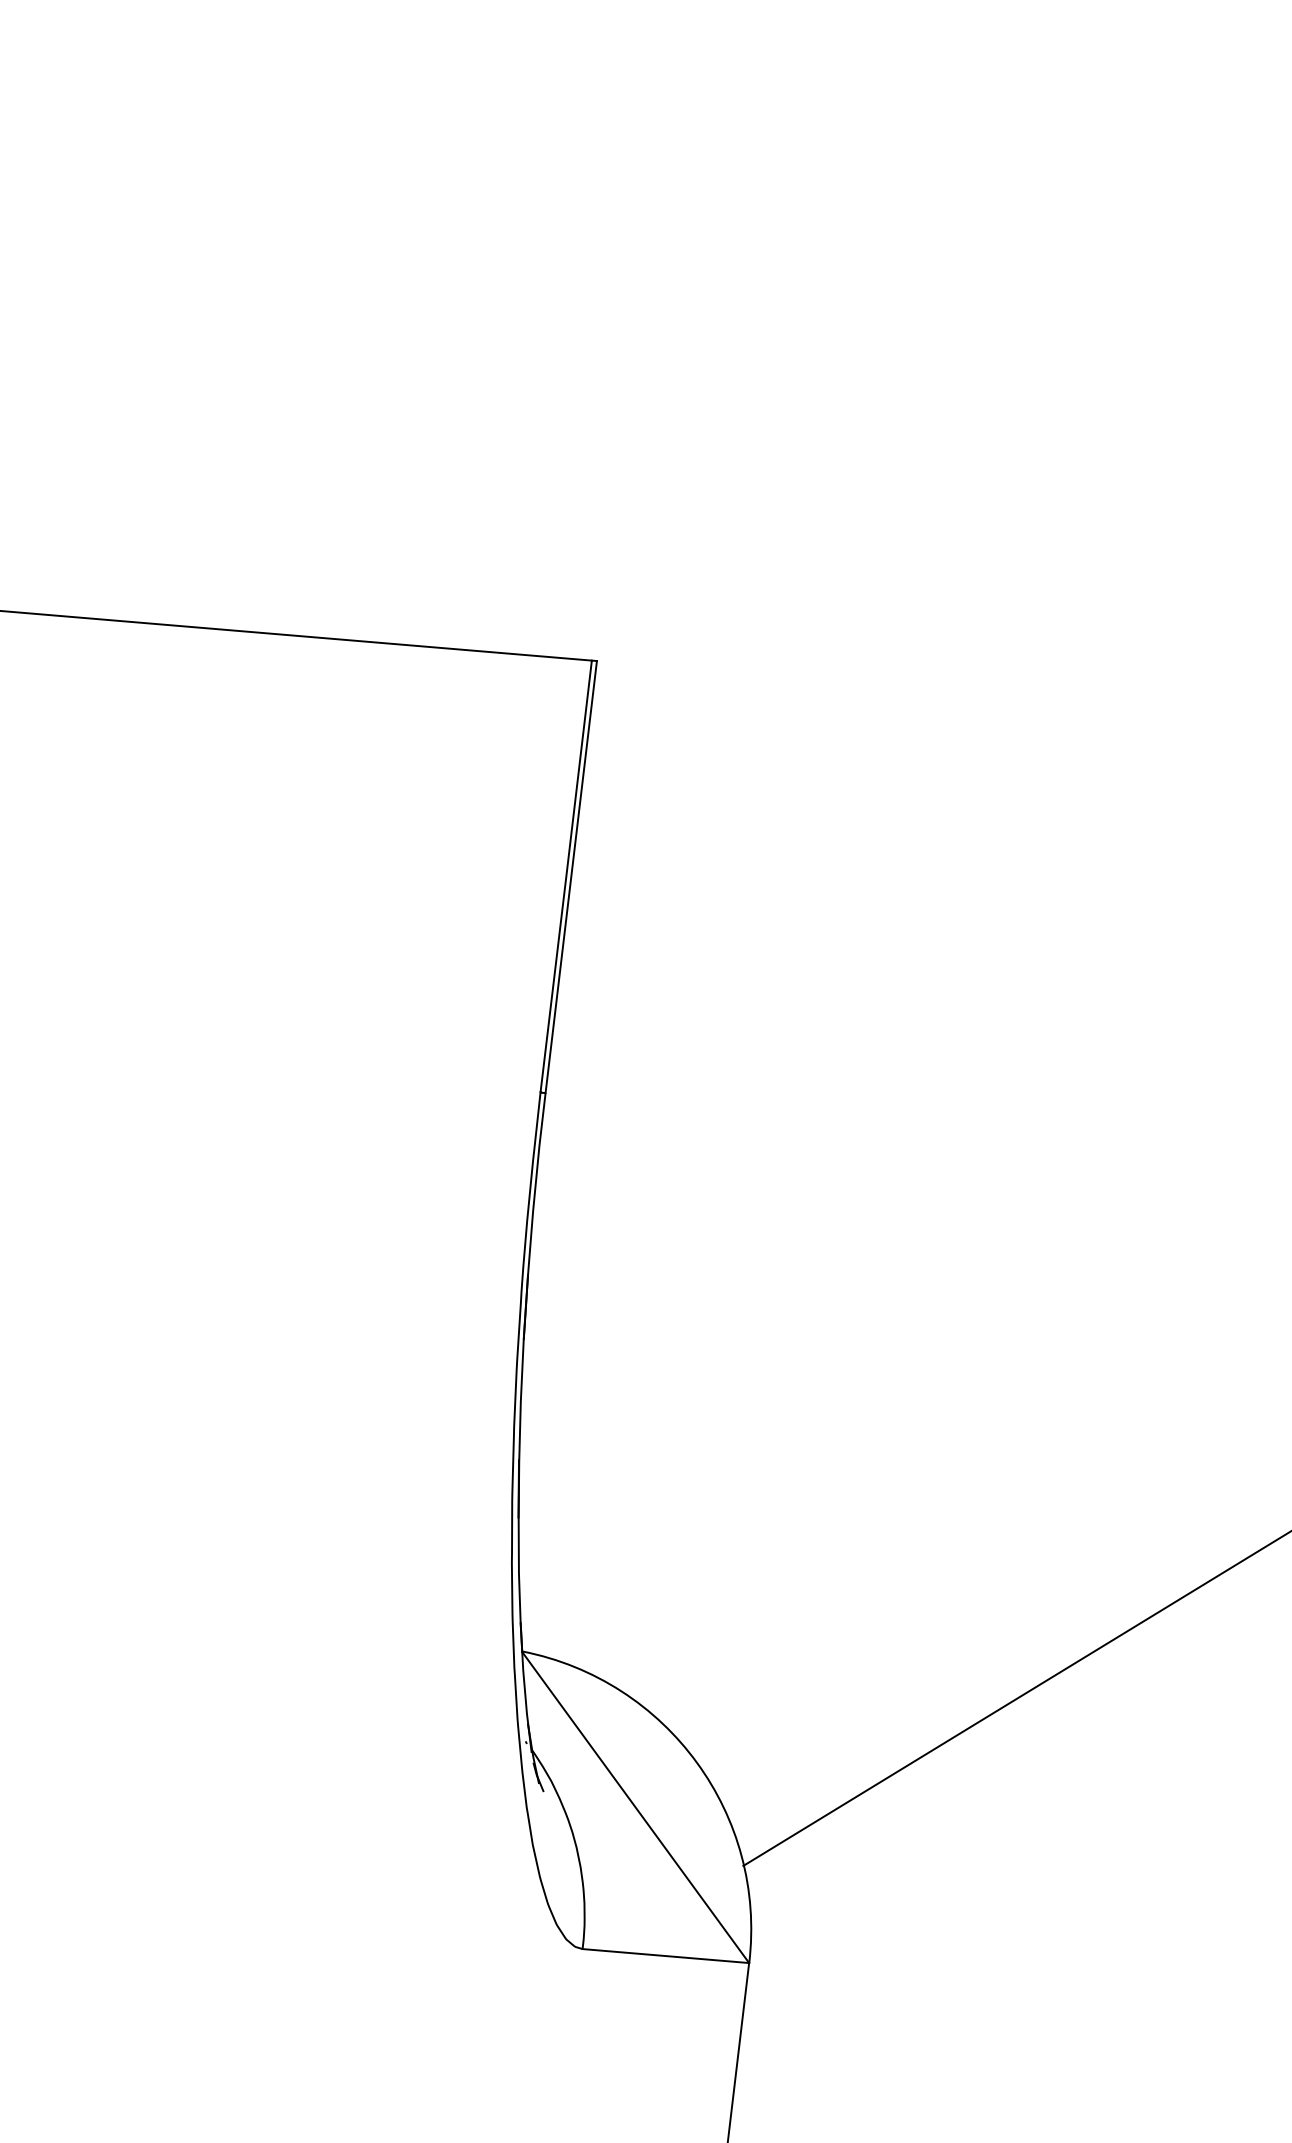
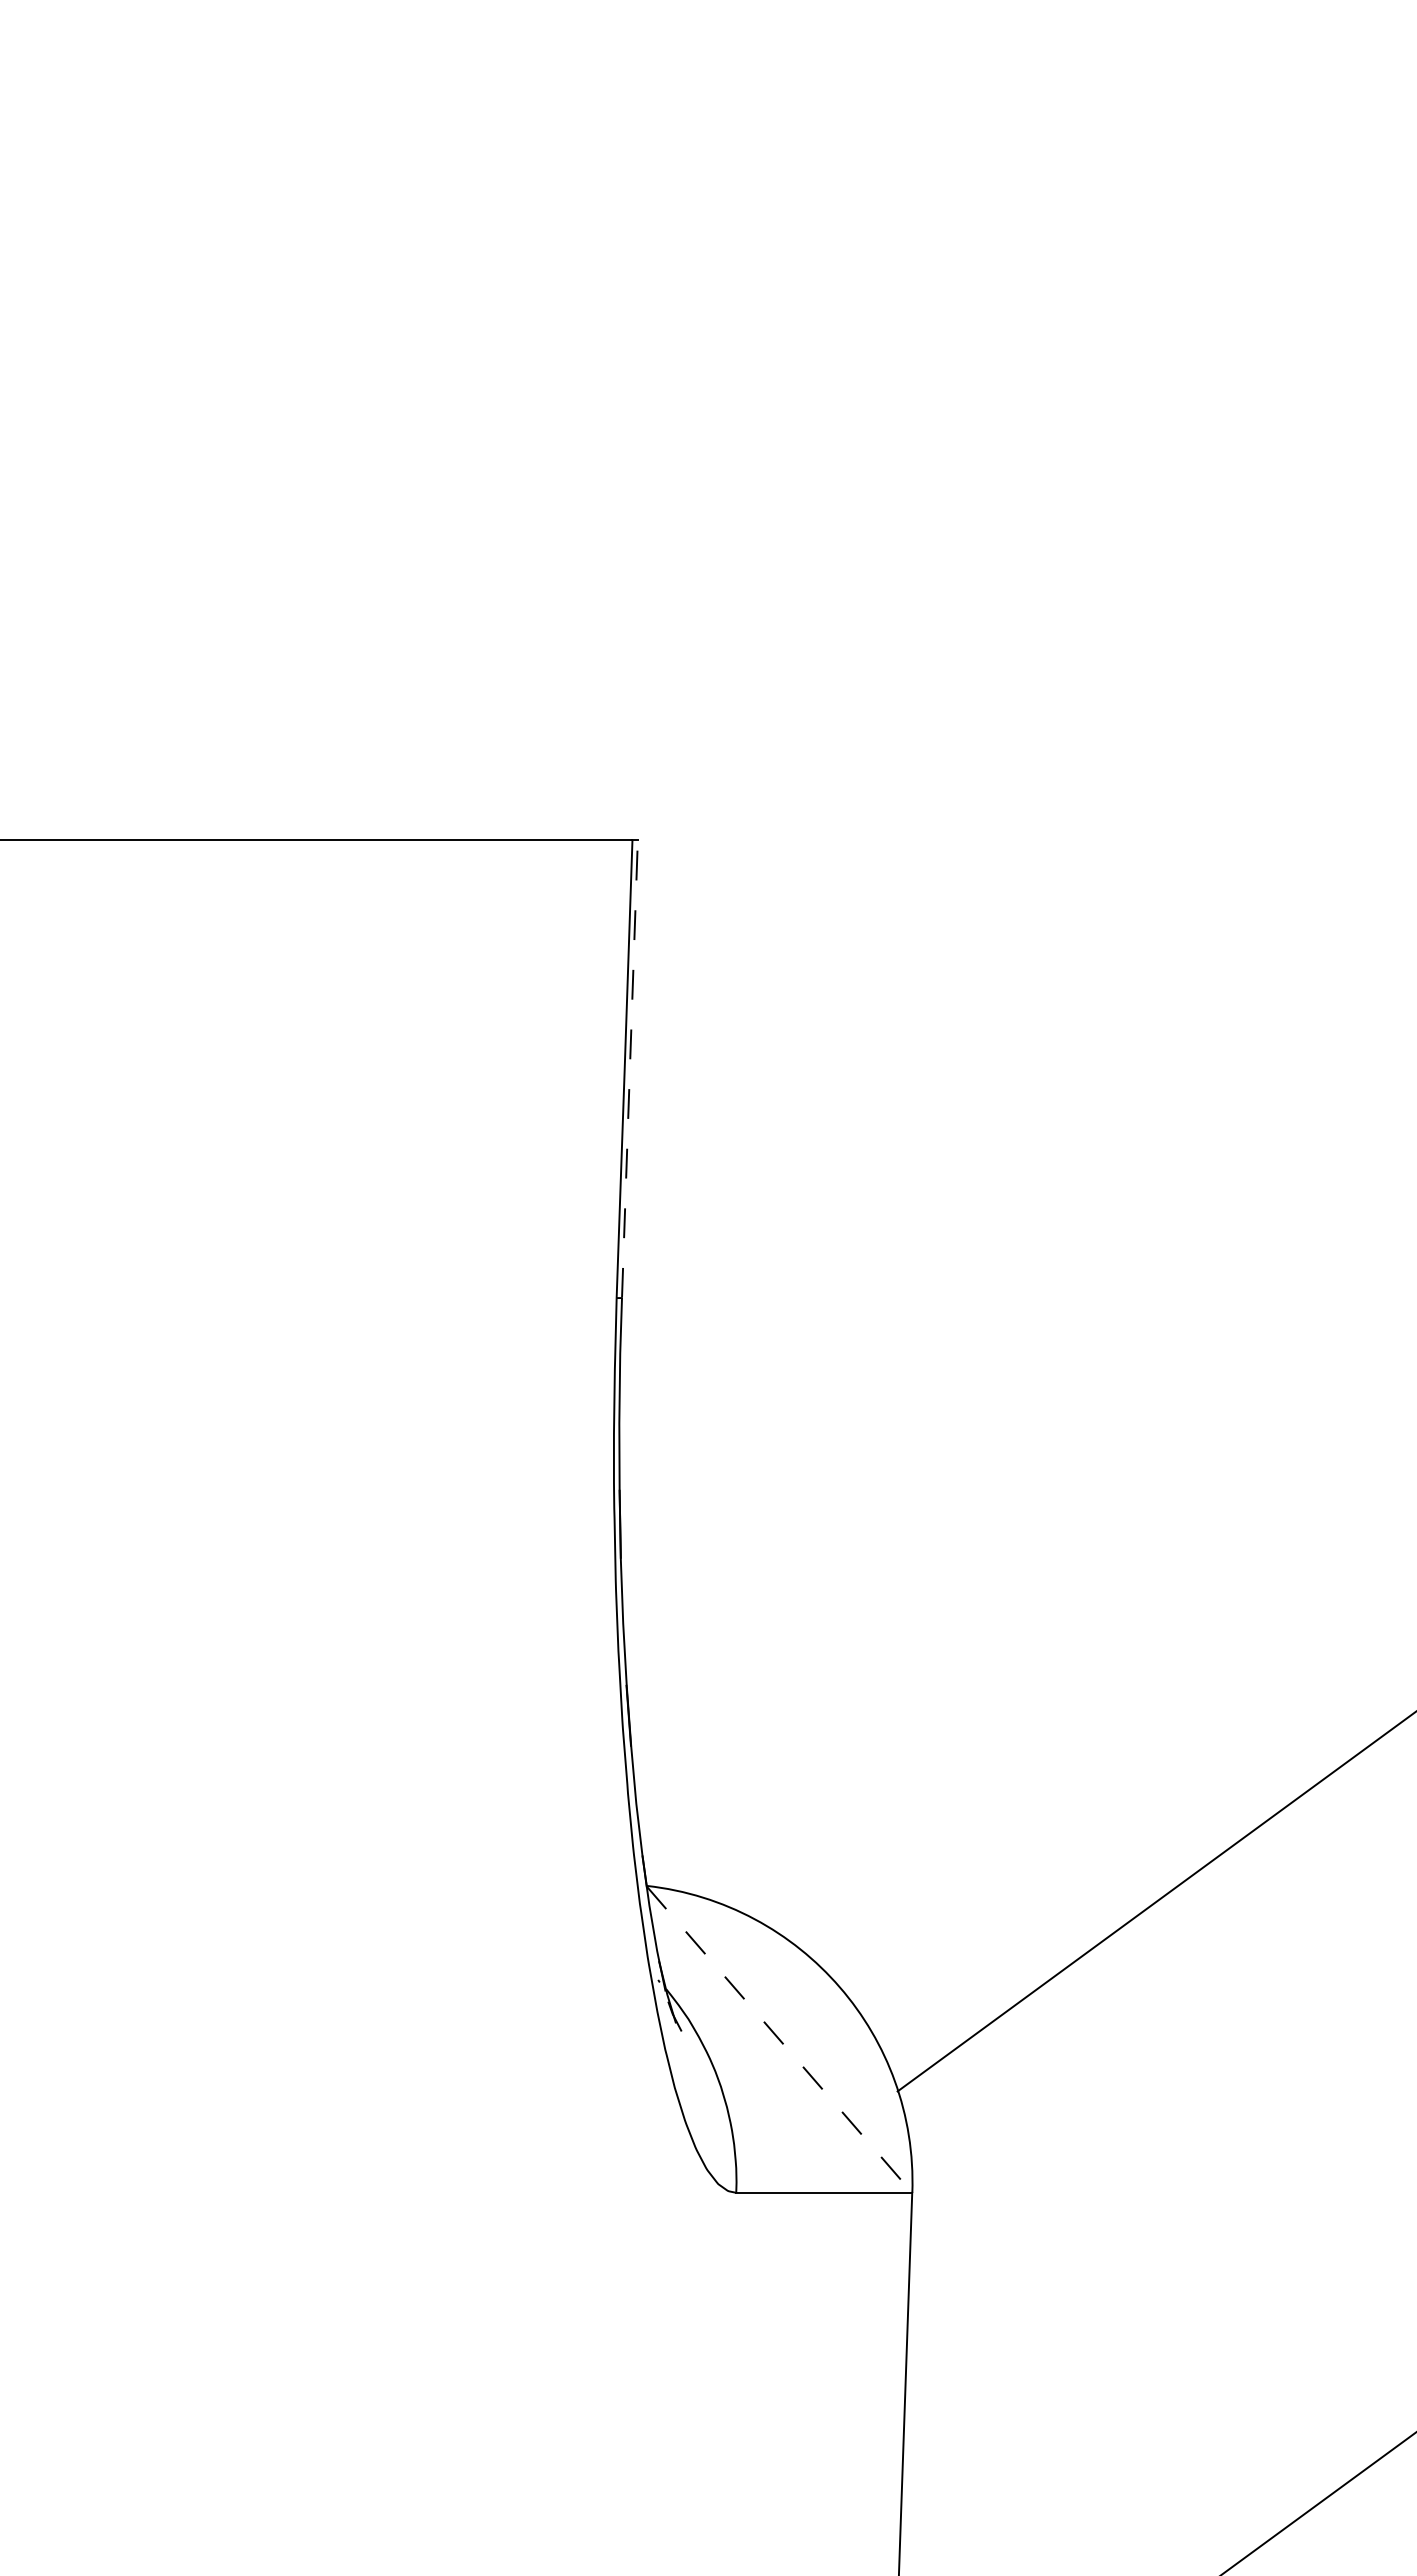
line: (570, 877) -> (629, 1069), solid -> dashed
line: (635, 1807) -> (779, 2039), solid -> dashed

